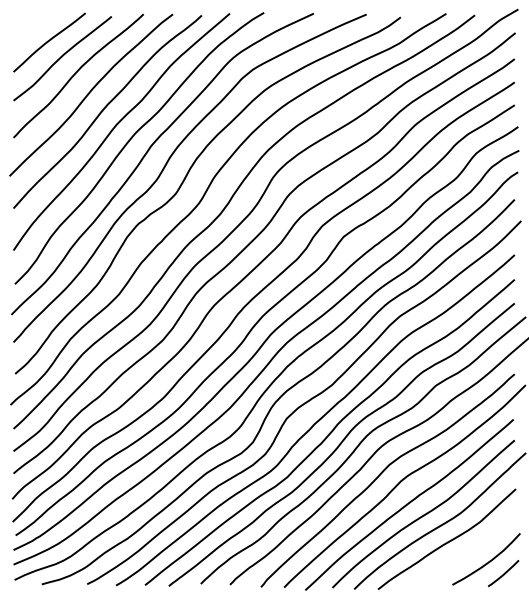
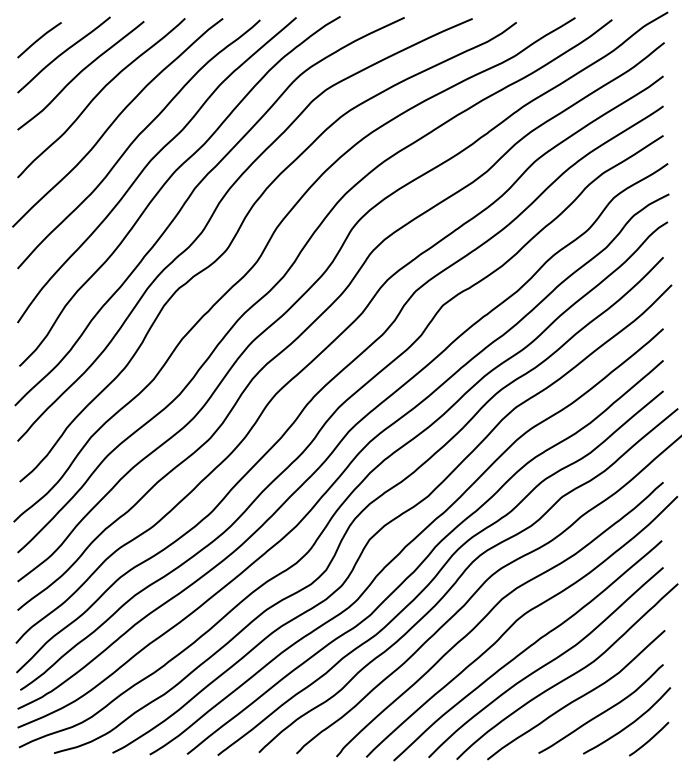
curve: (30, 30) -> (39, 39), added
curve: (466, 552) -> (601, 712), added

